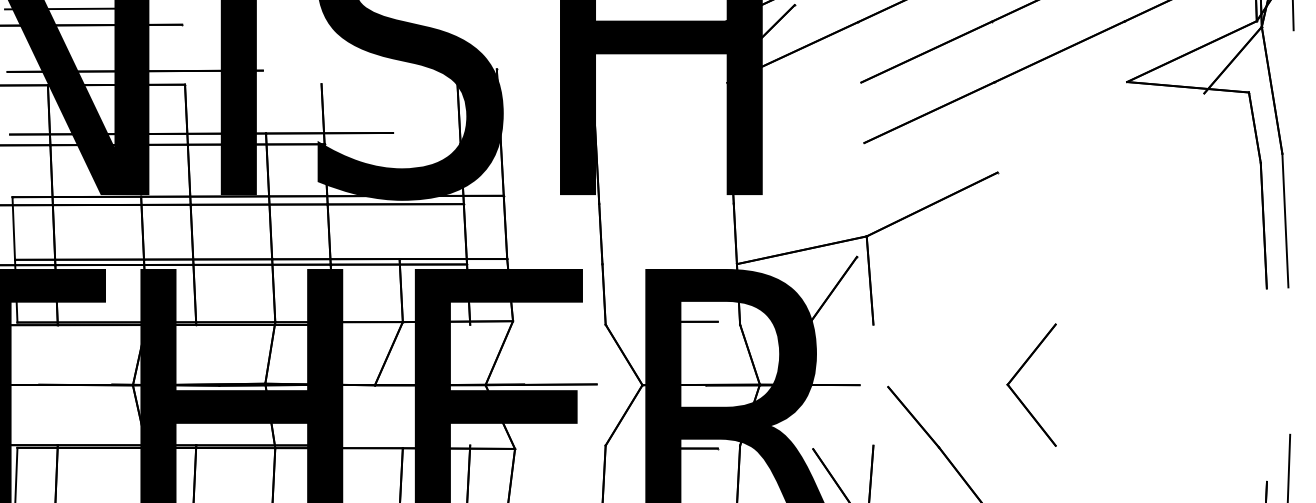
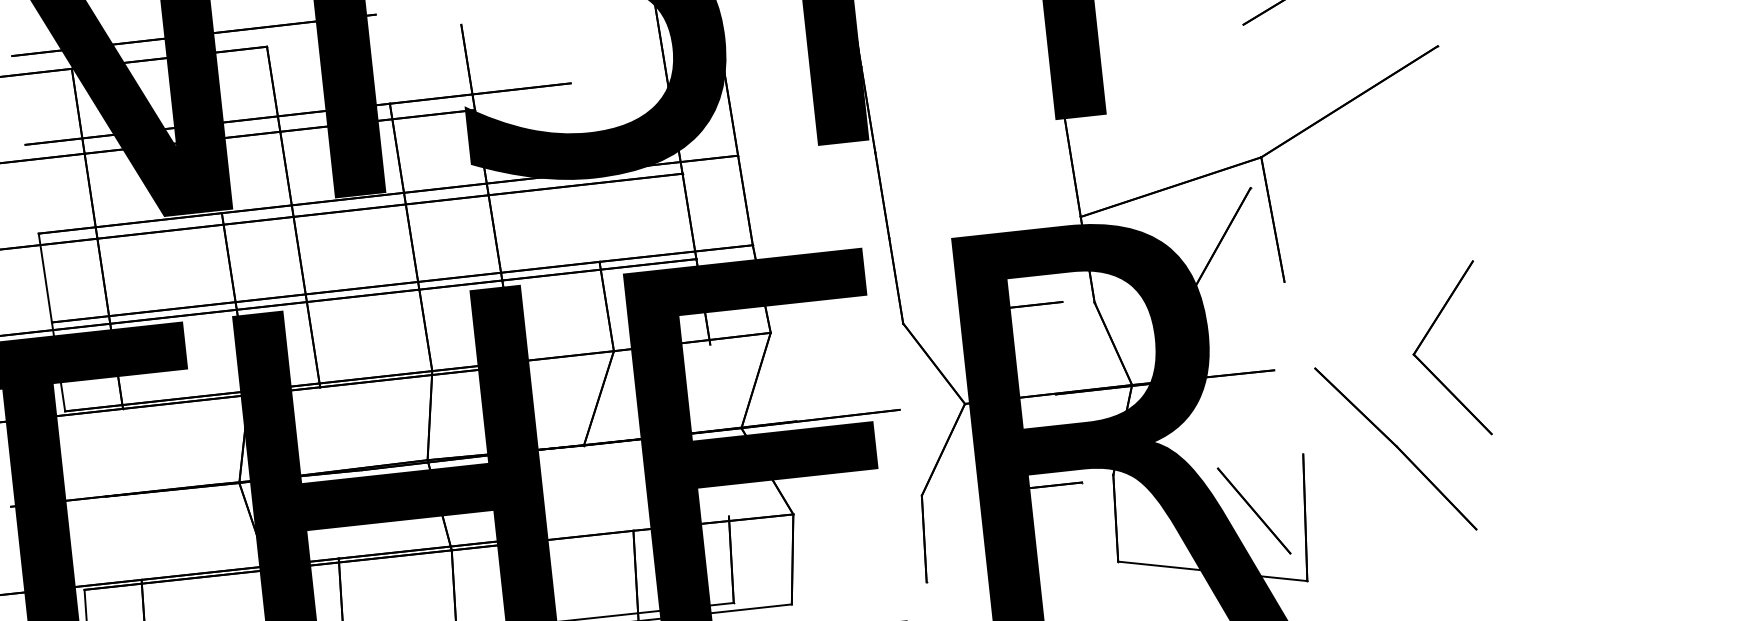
part: (1018, 373) -> (1427, 336), moved

